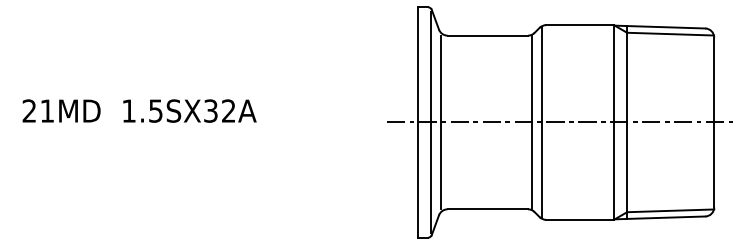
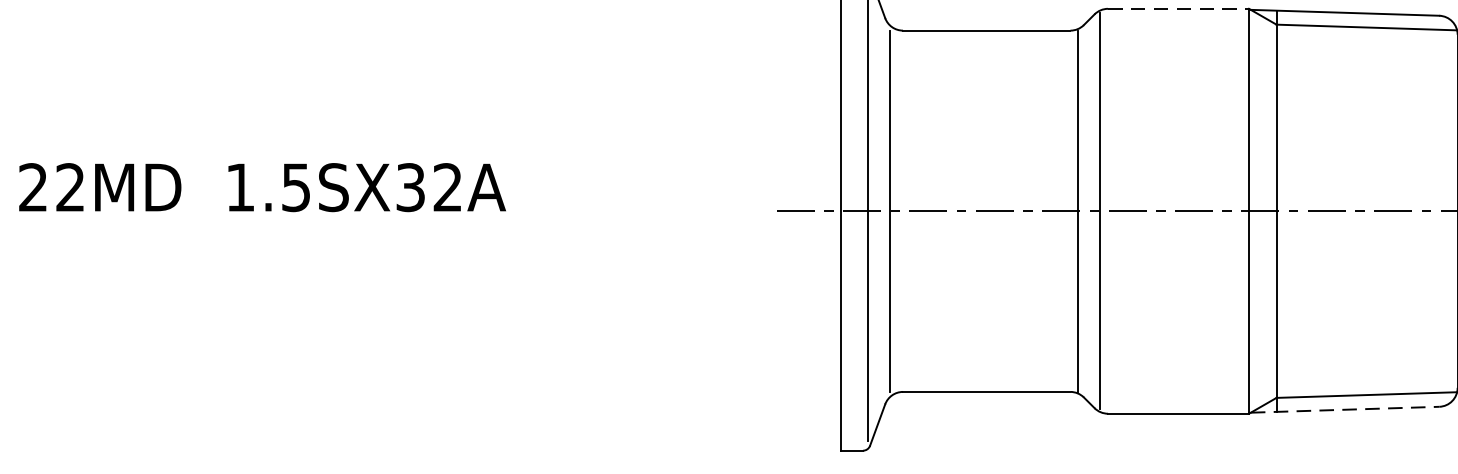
line: (580, 25) -> (1179, 9), solid -> dashed
text: (46, 110) -> (68, 186), 21MD -> 22MD
line: (660, 217) -> (1345, 408), solid -> dashed

